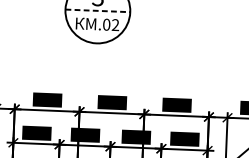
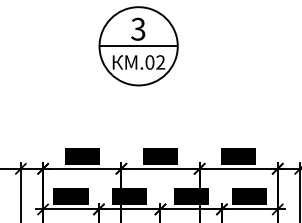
line: (98, 11) -> (139, 46), dashed -> solid

